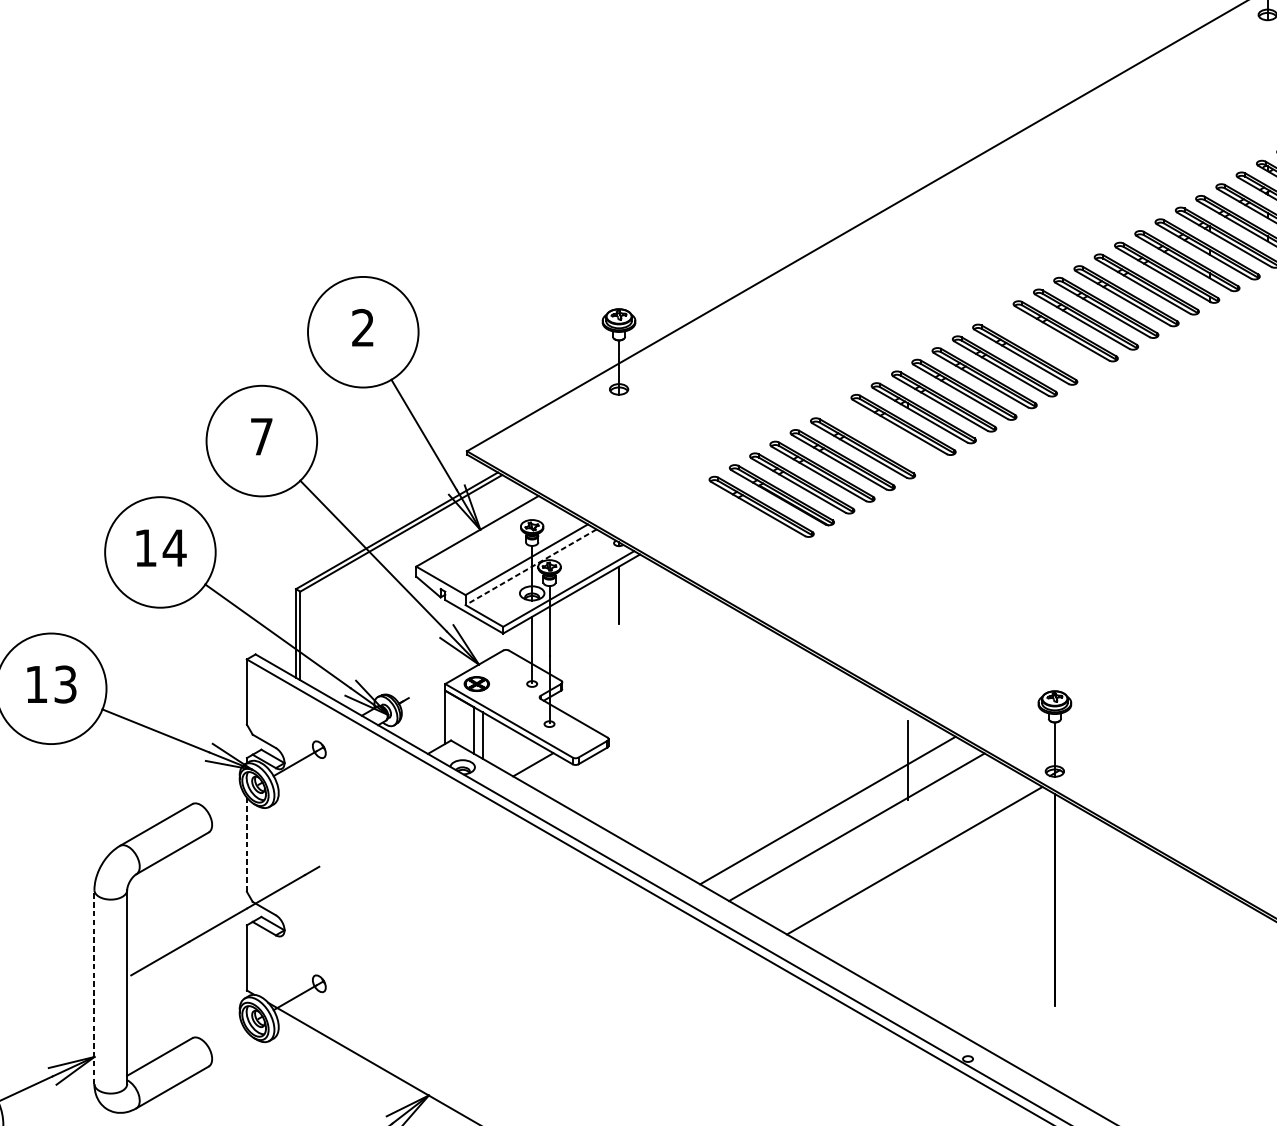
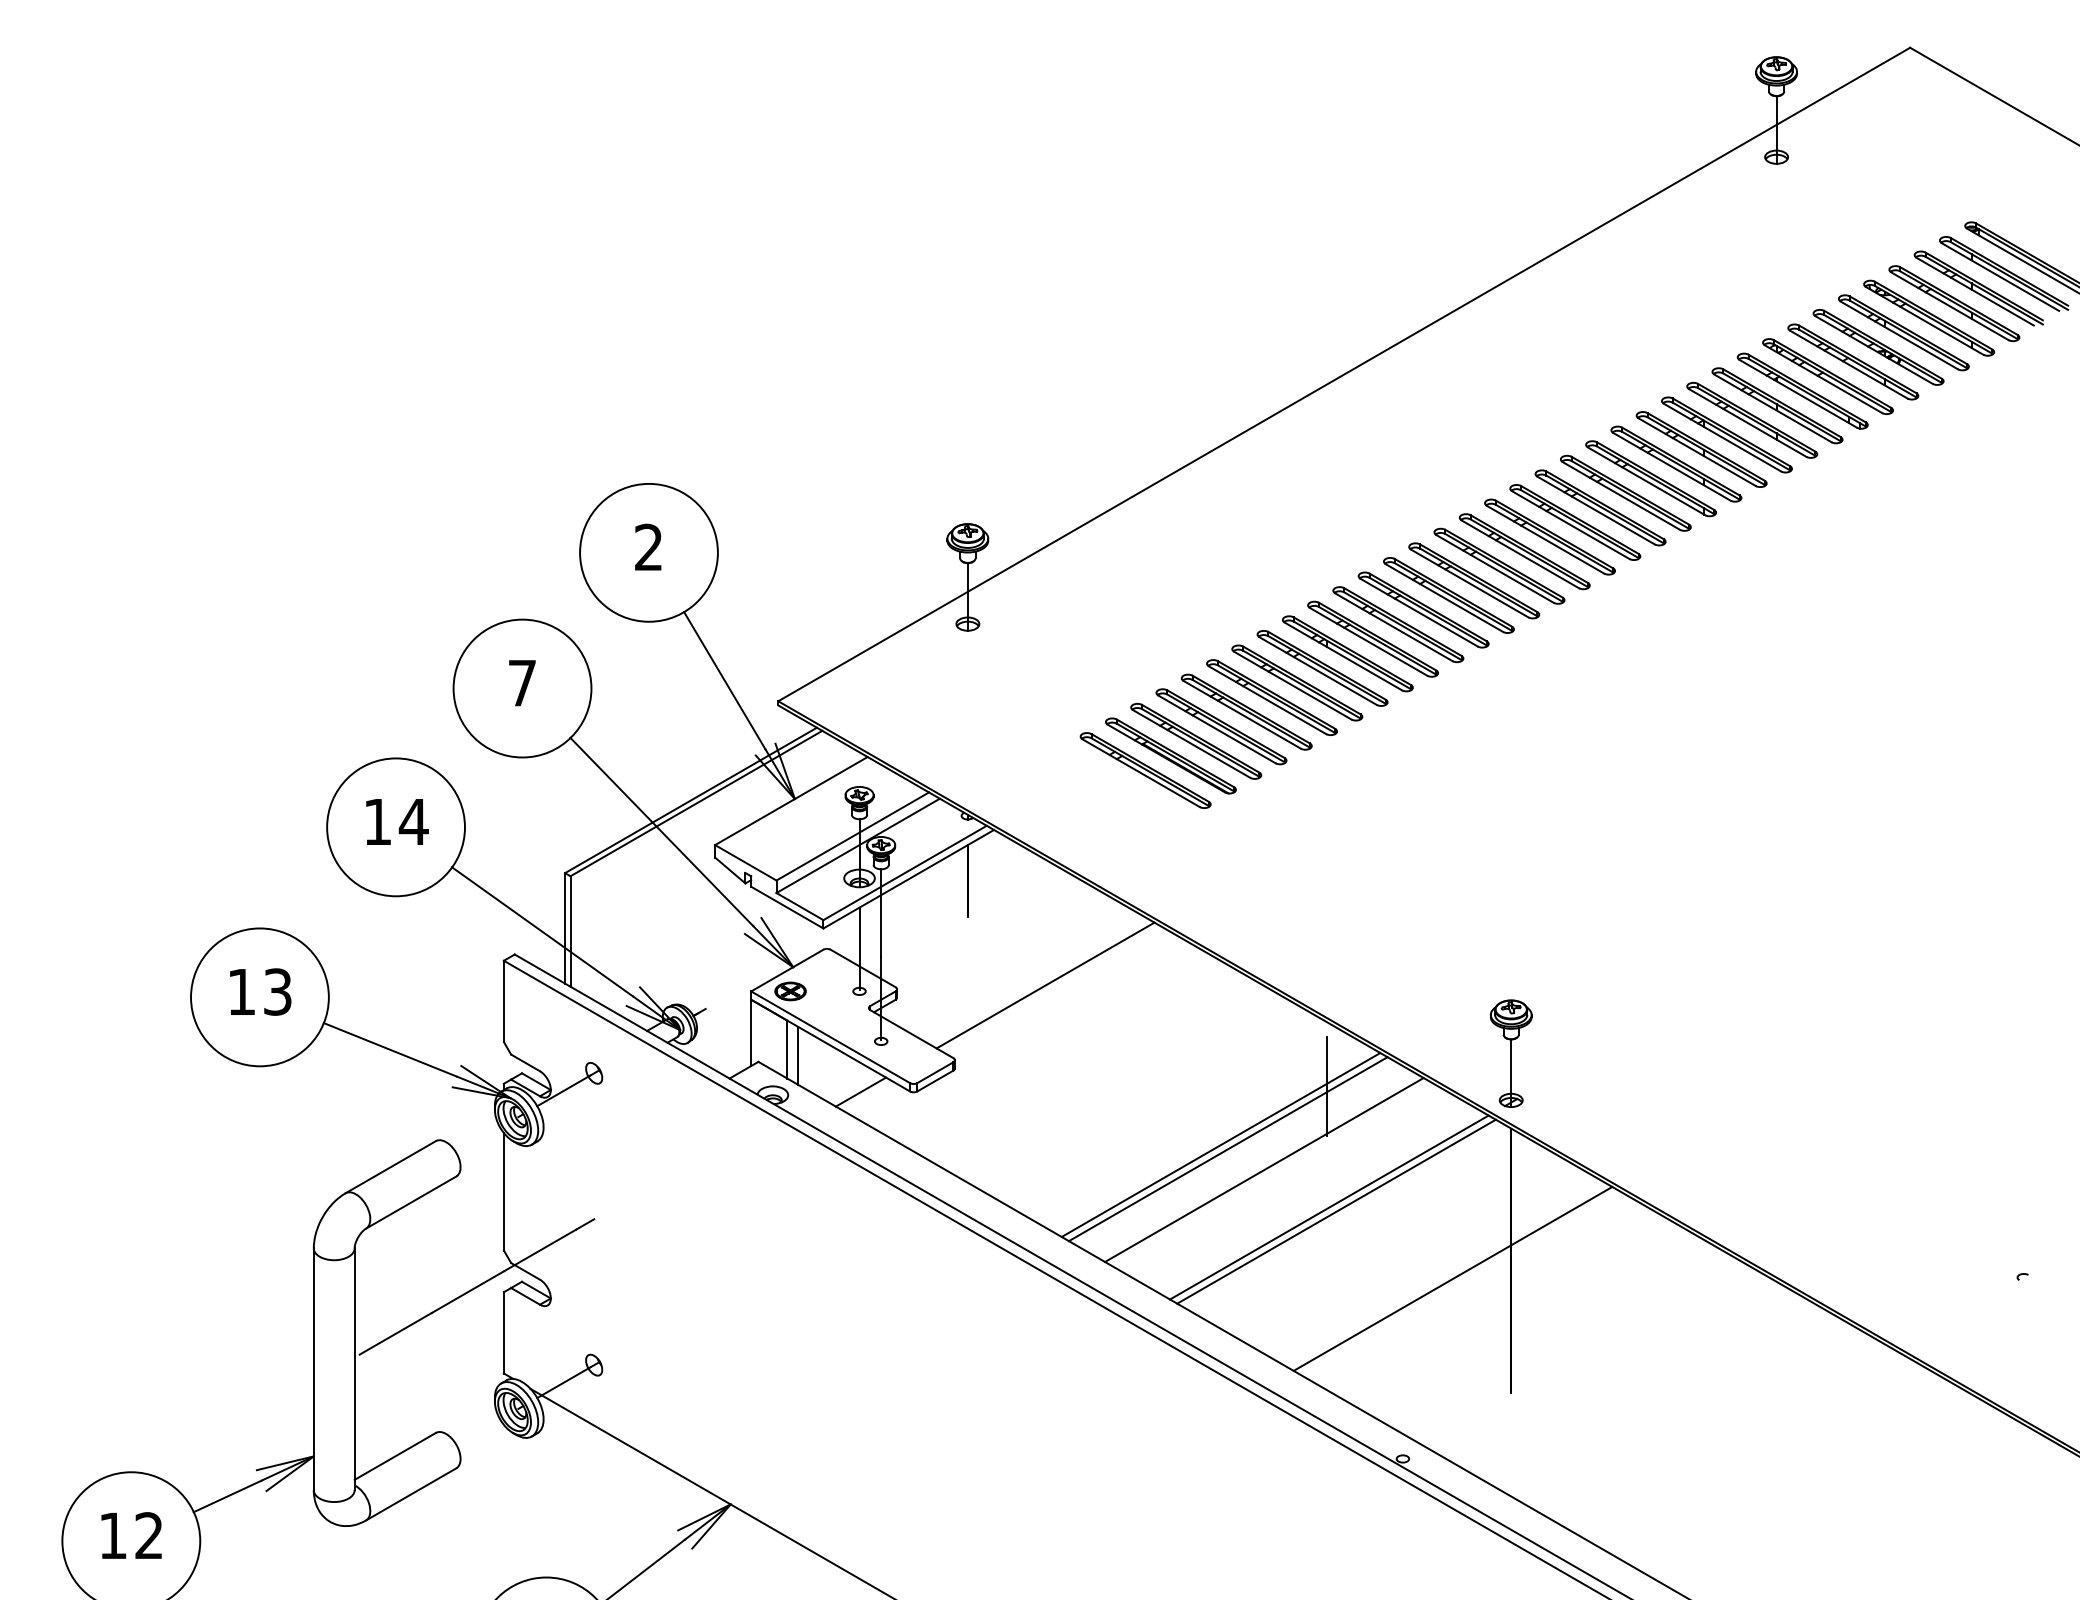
part: (1045, 342) -> (1499, 565), added
part: (883, 436) -> (1297, 682), added
line: (530, 567) -> (857, 846), dashed -> solid
line: (681, 679) -> (1045, 985), added
line: (821, 806) -> (1220, 1144), added
line: (246, 844) -> (503, 1191), dashed -> solid
line: (909, 857) -> (1329, 1207), added
line: (1007, 914) -> (1452, 1278), added
line: (94, 987) -> (313, 1369), dashed -> solid

